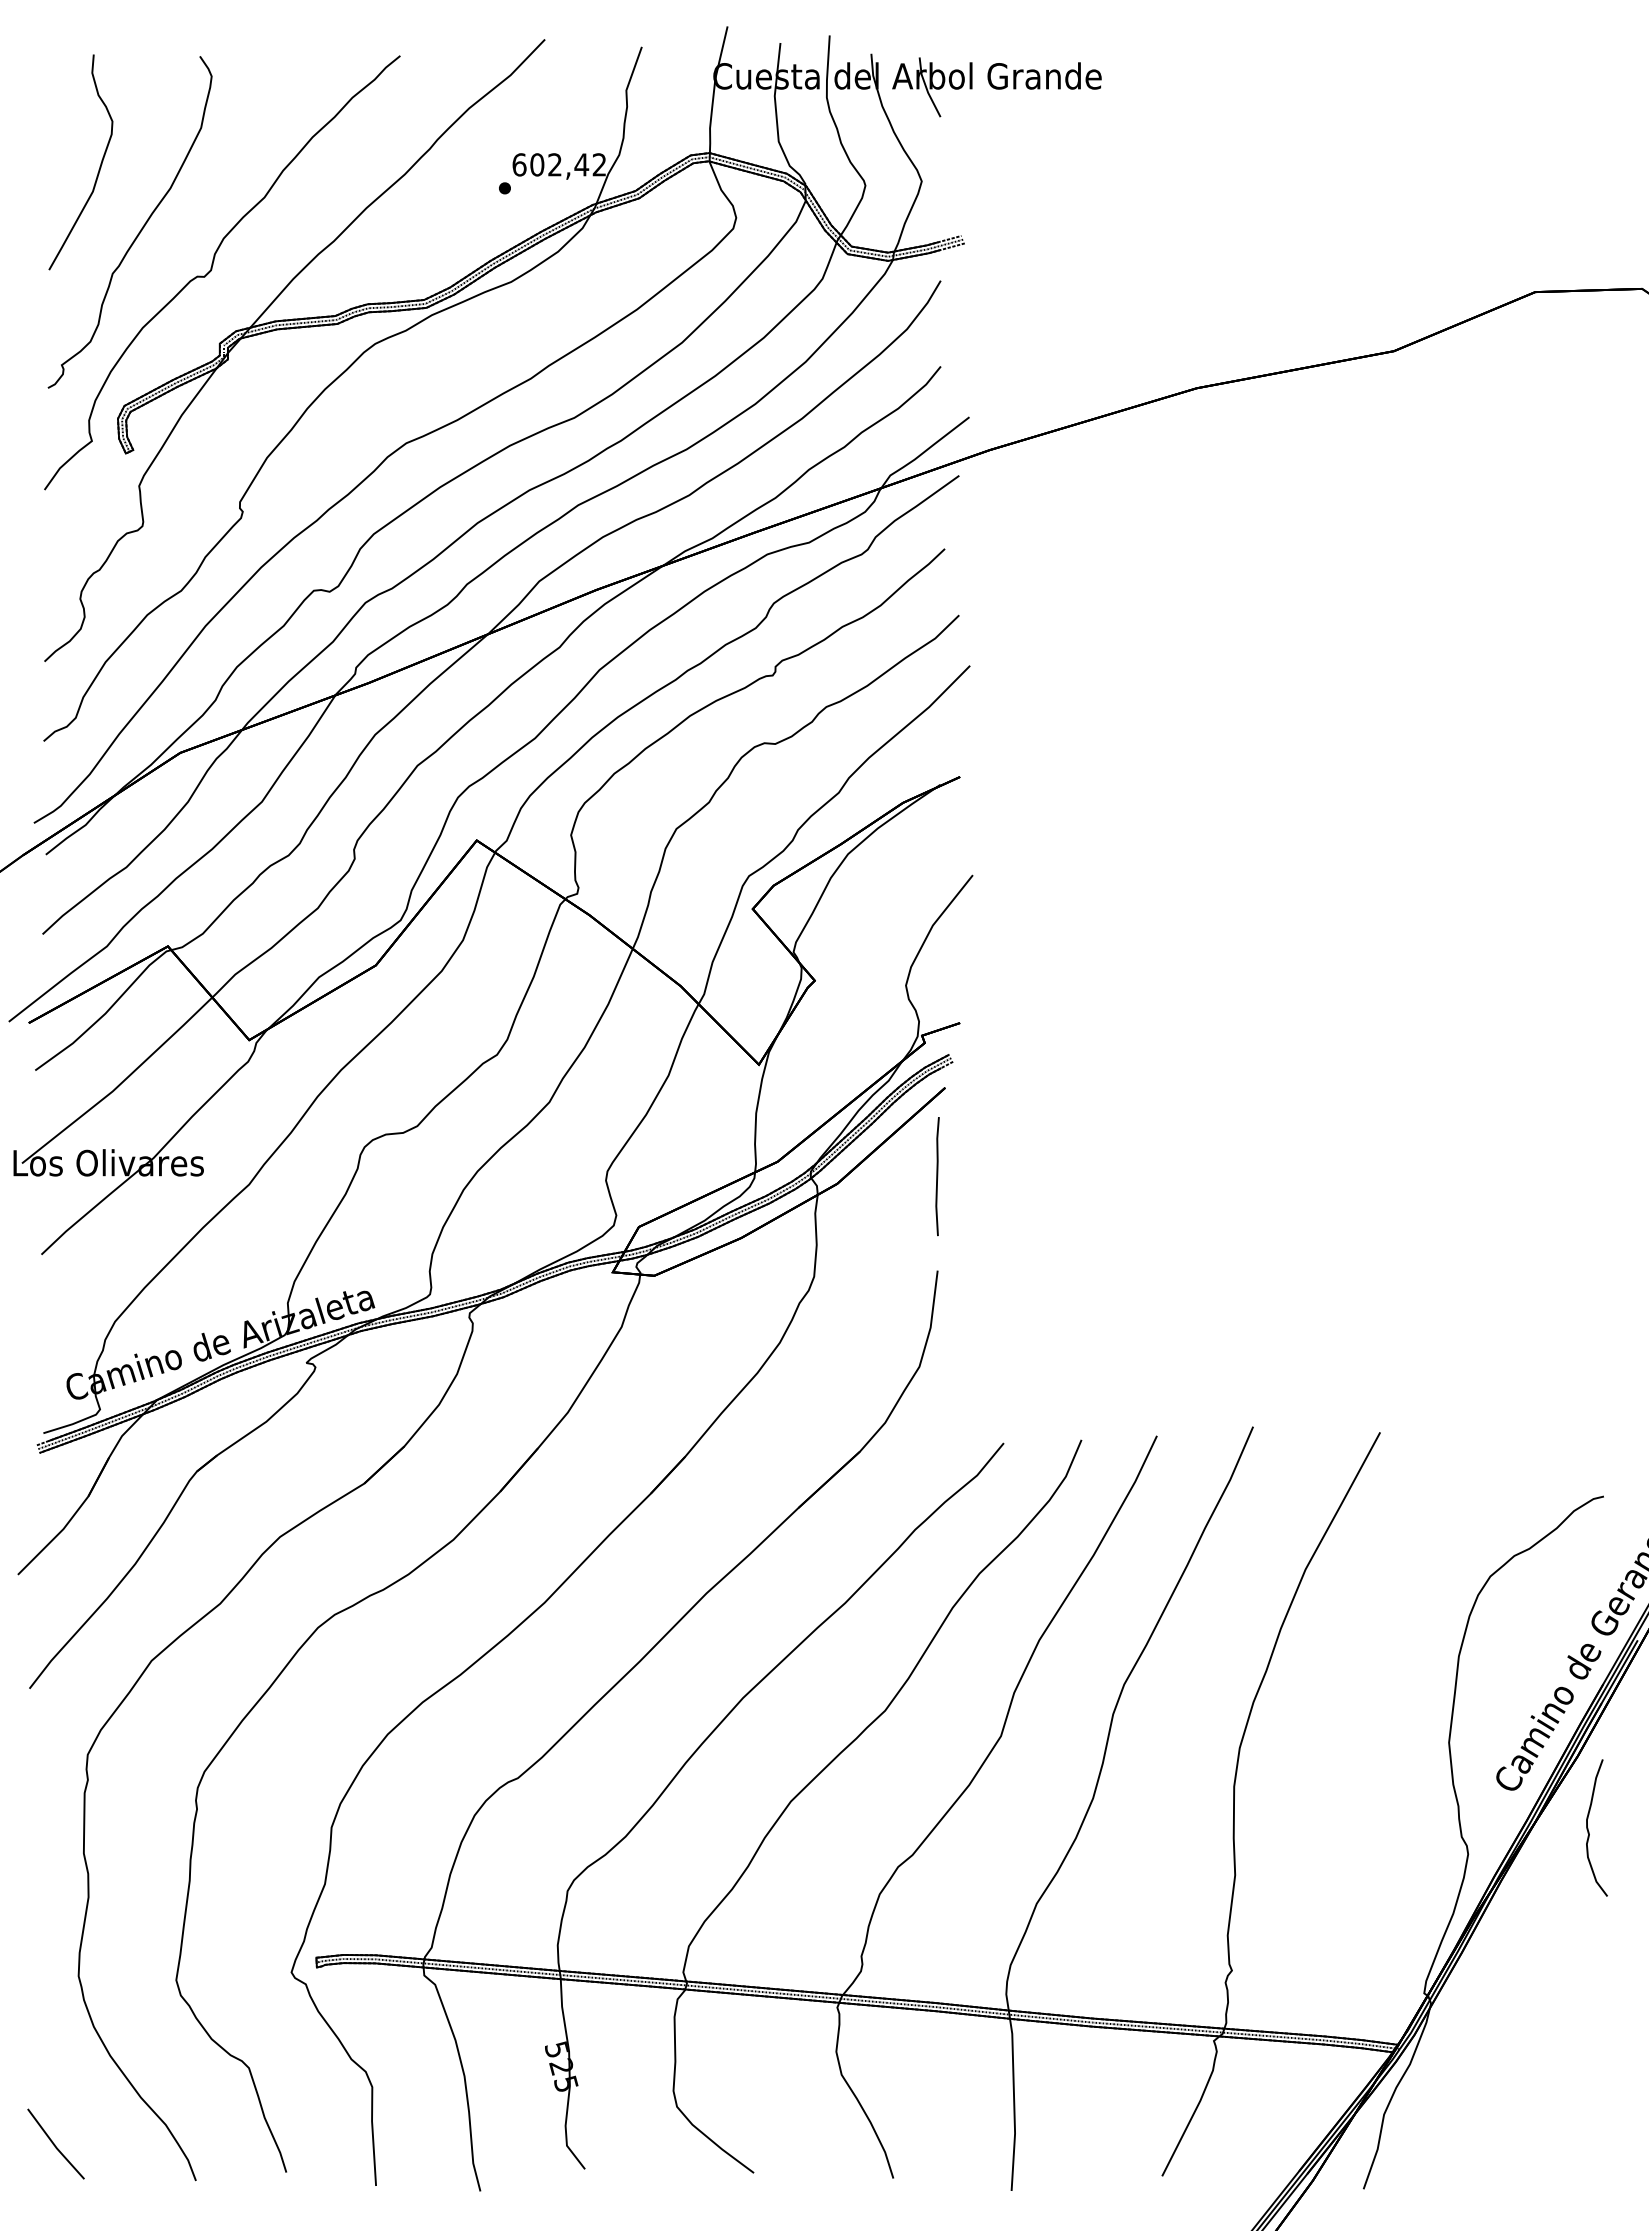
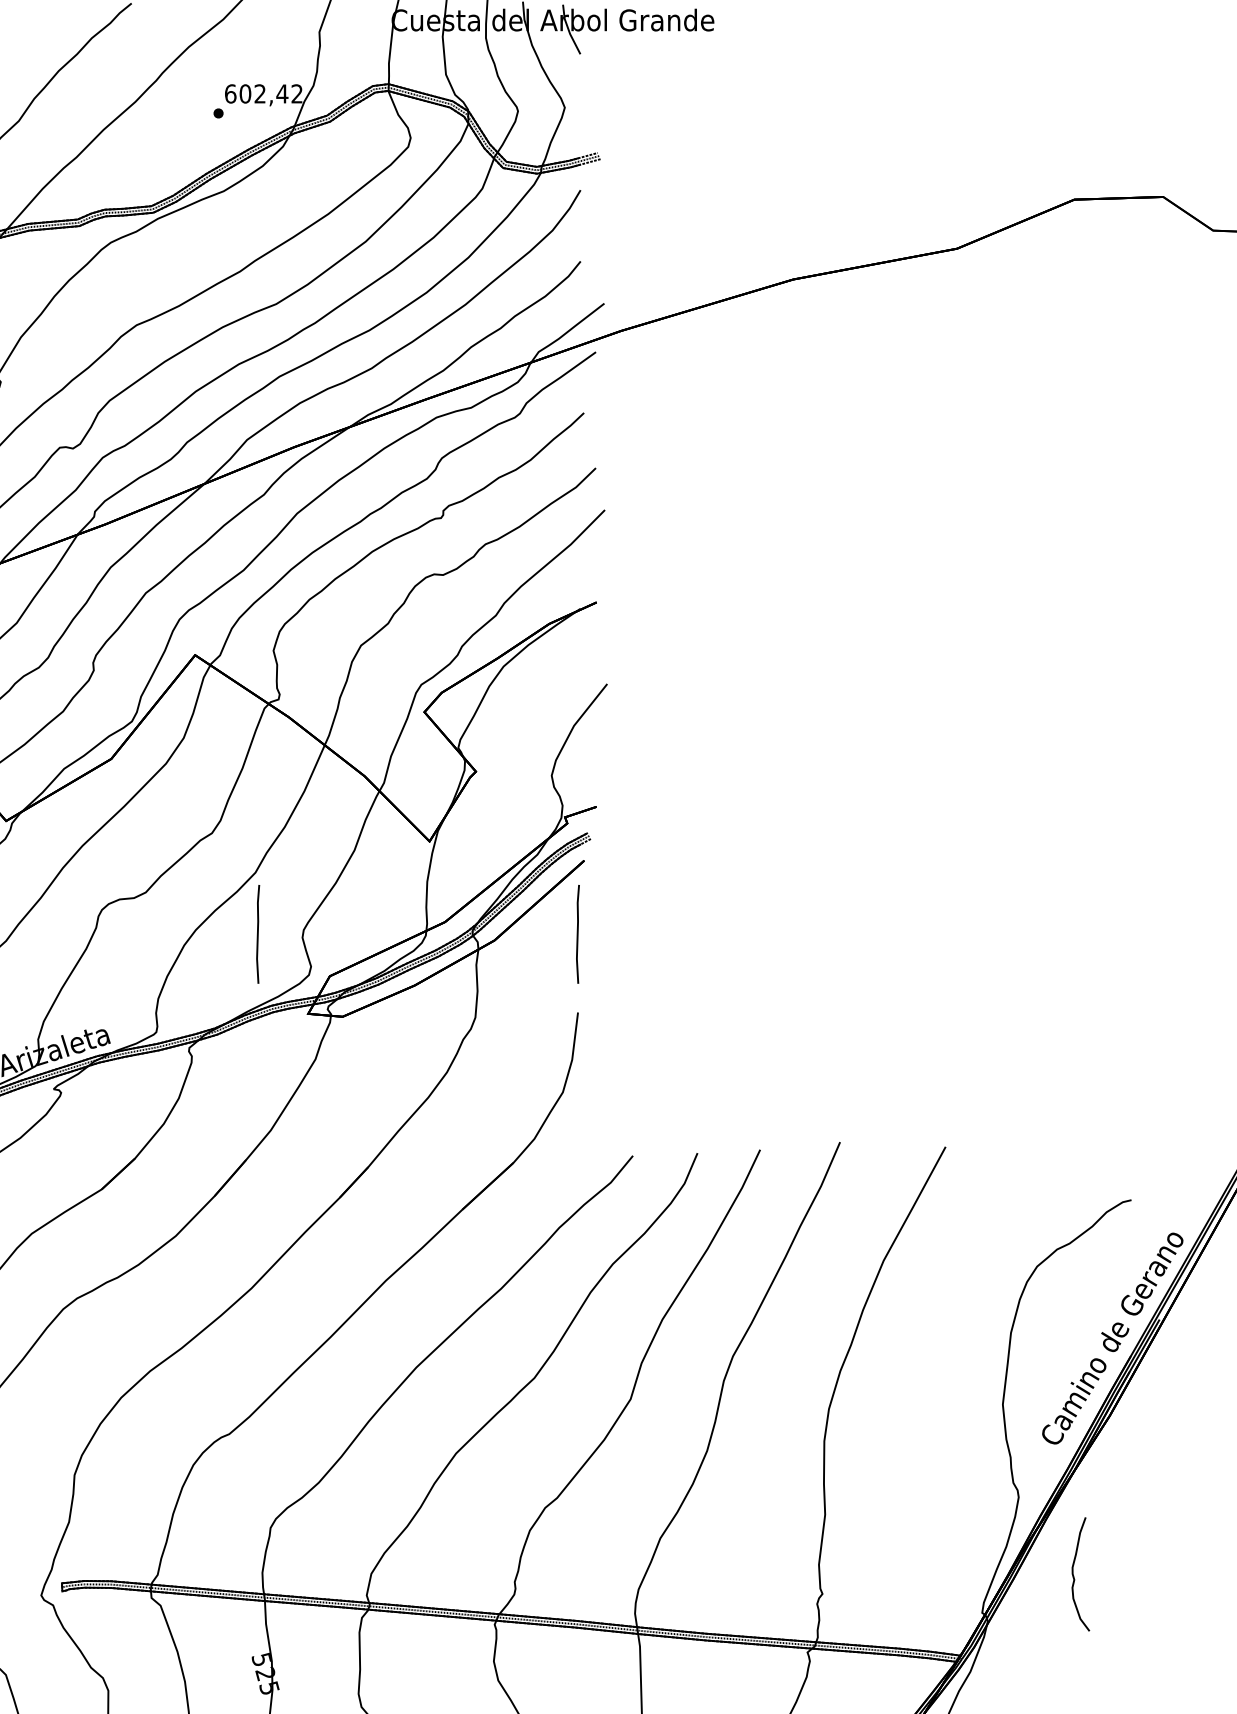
line: (552, 1176) -> (258, 934), added
part: (1588, 1828) -> (1073, 1574), moved

